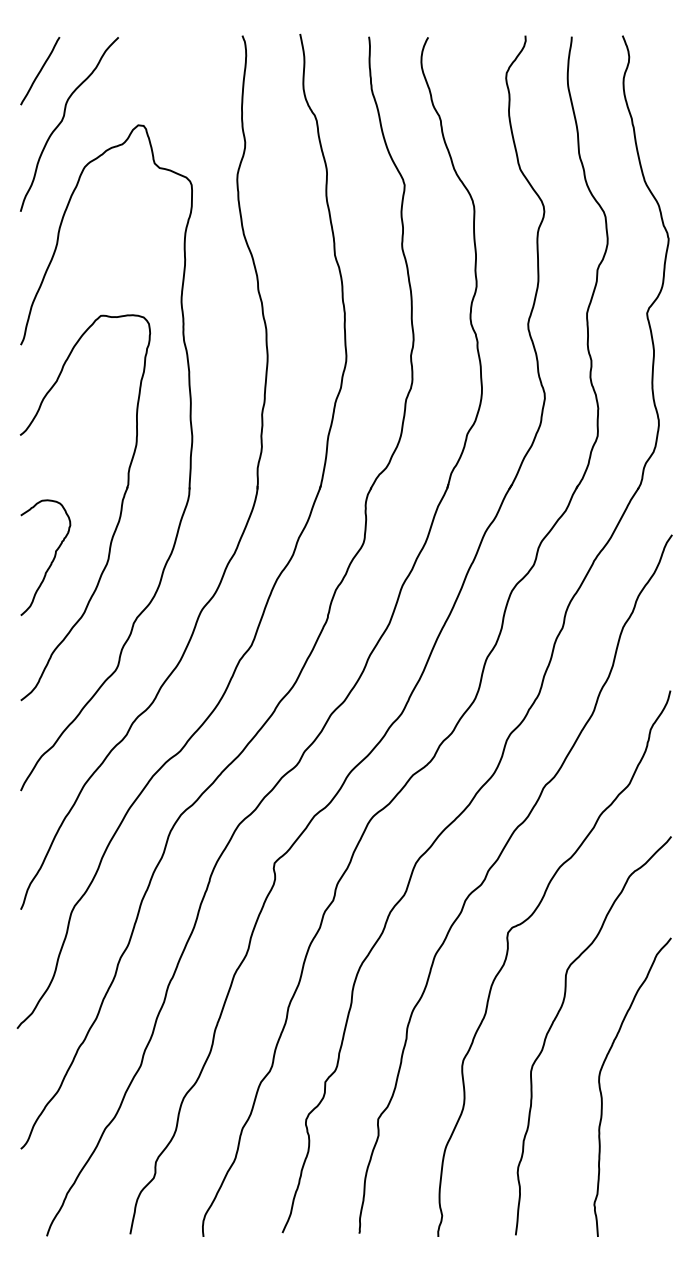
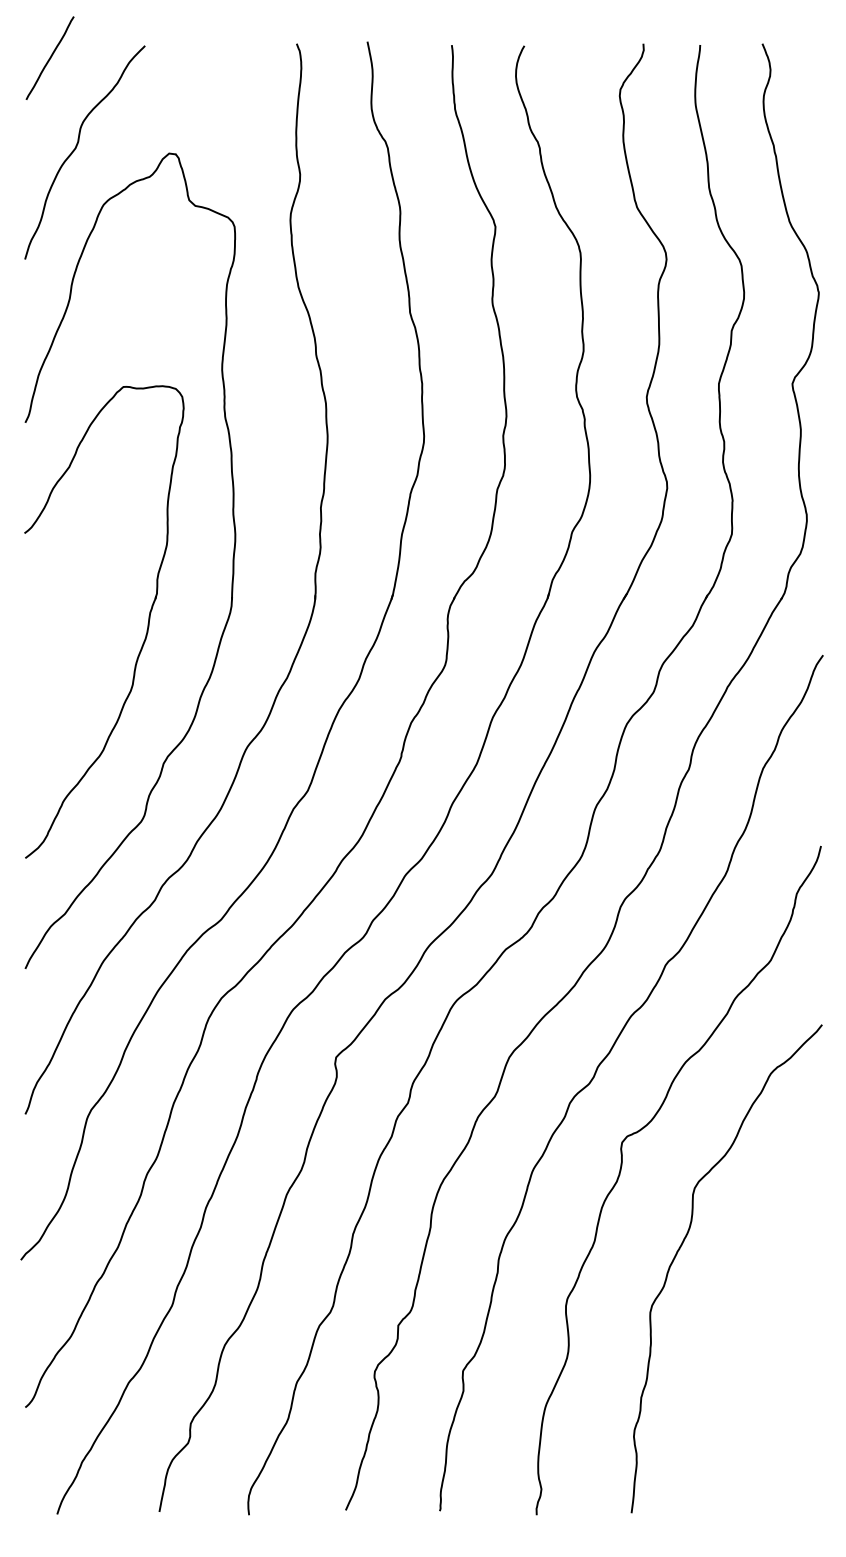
curve: (39, 70) -> (49, 57), moved
curve: (51, 562) -> (62, 688), removed
curve: (601, 1091) -> (736, 1336), removed

